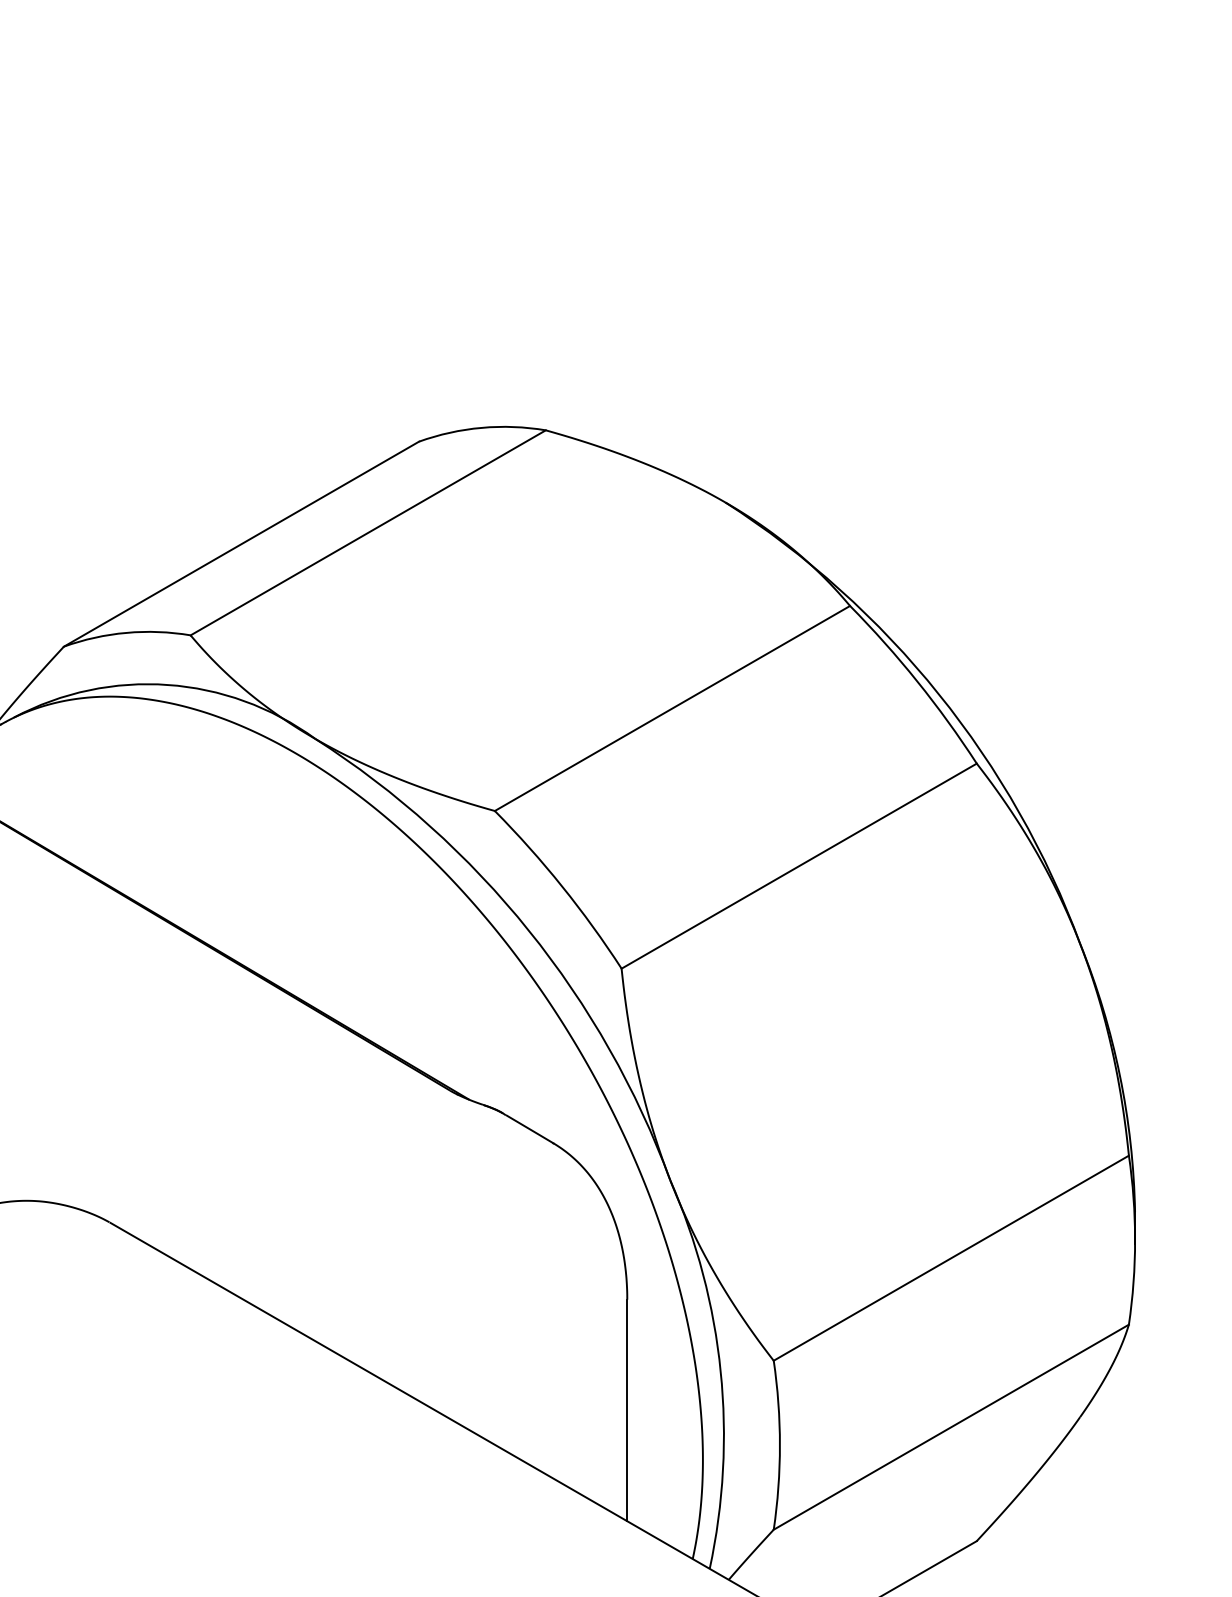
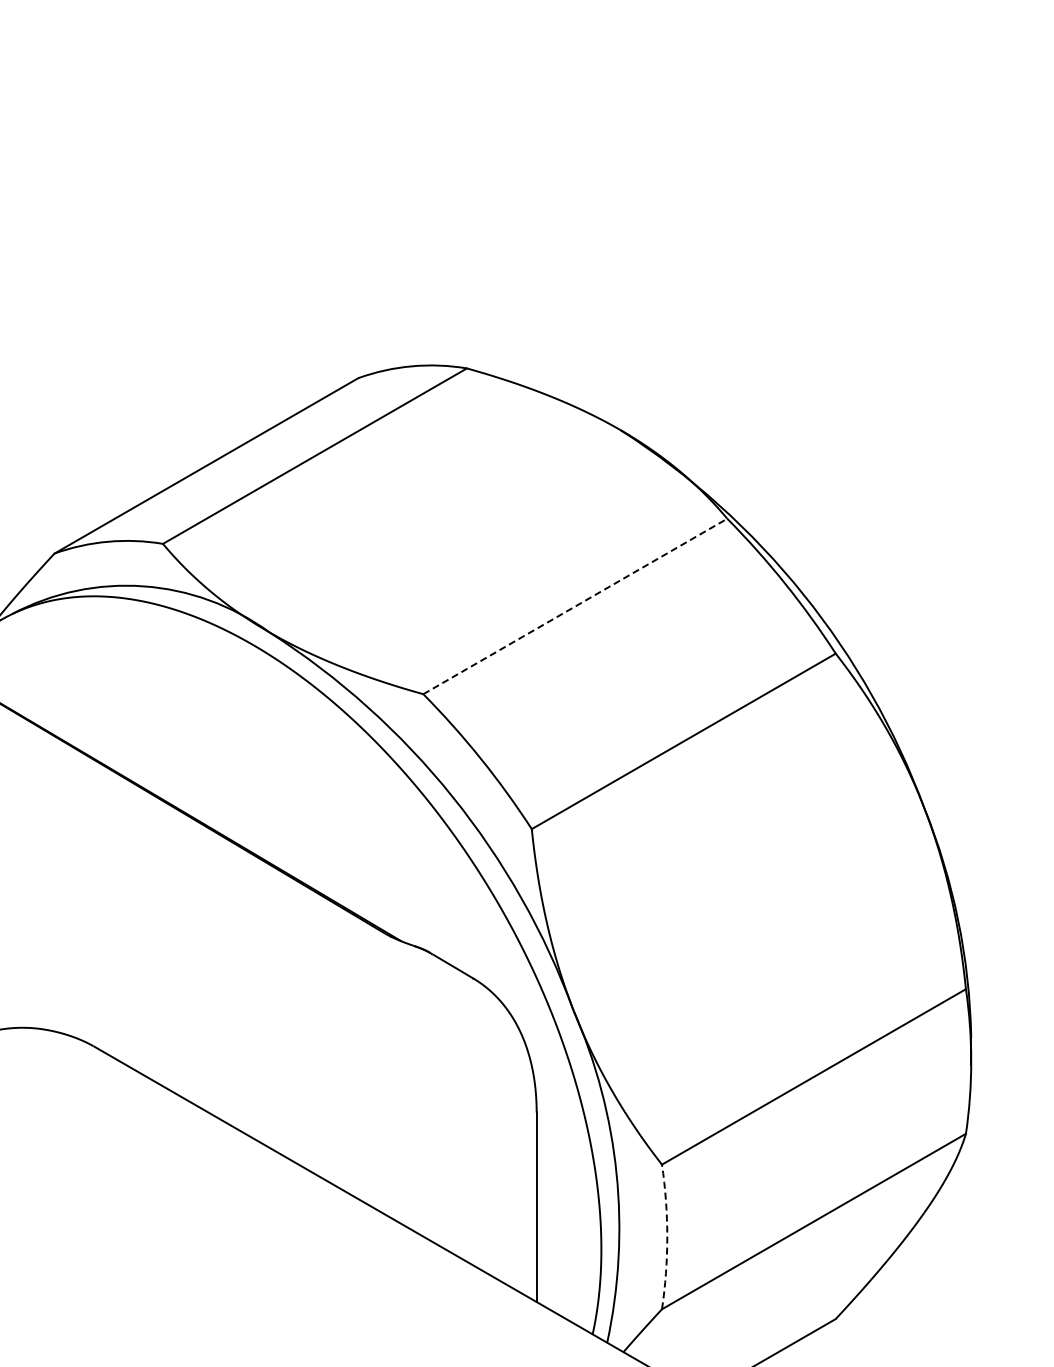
line: (672, 708) -> (575, 606), solid -> dashed
arc: (780, 1444) -> (667, 1236), solid -> dashed

